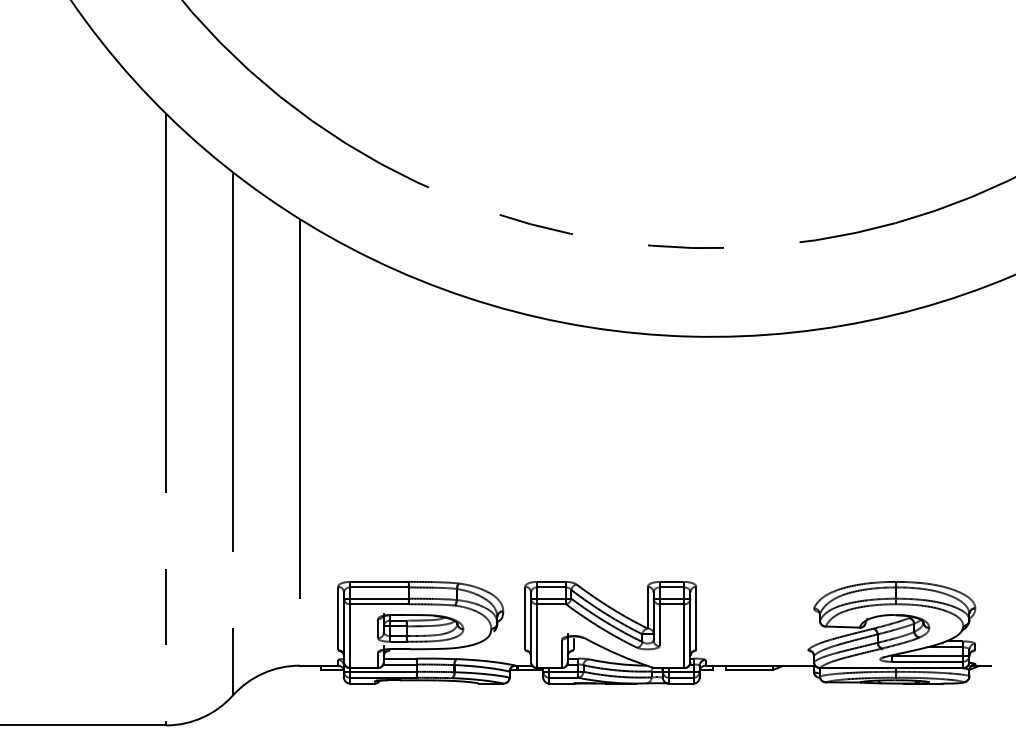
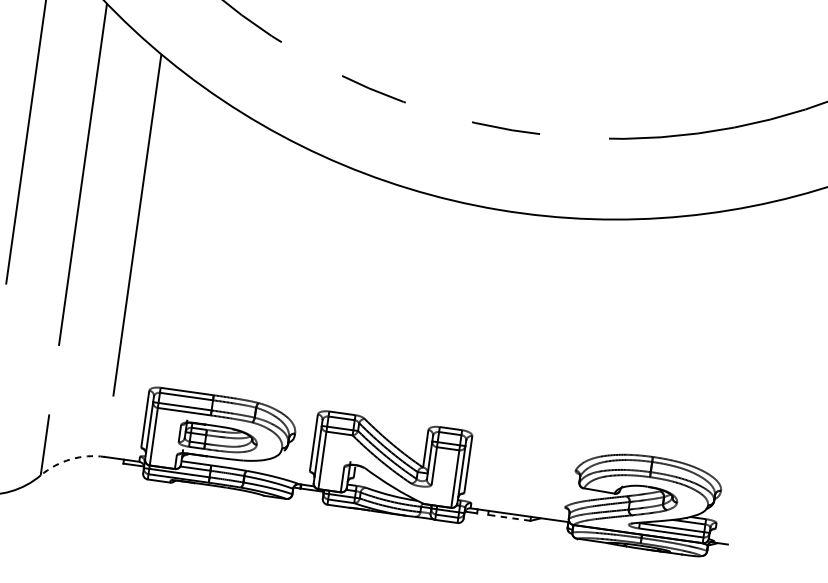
line: (748, 670) -> (508, 518), solid -> dashed
arc: (263, 673) -> (71, 459), solid -> dashed

